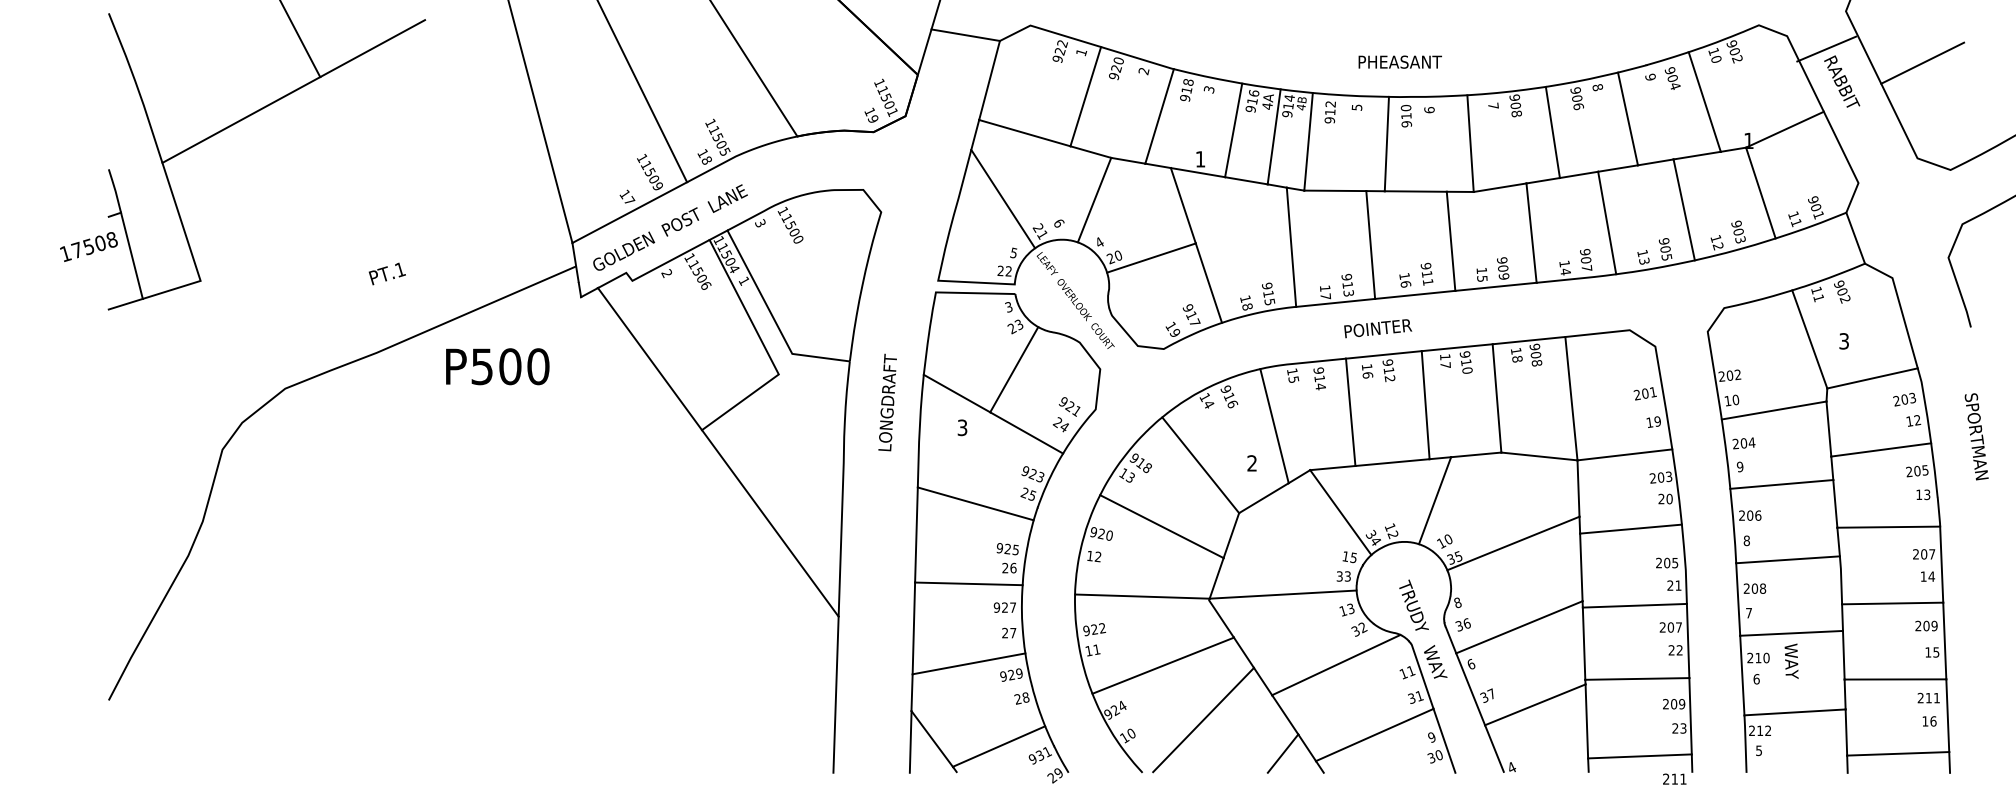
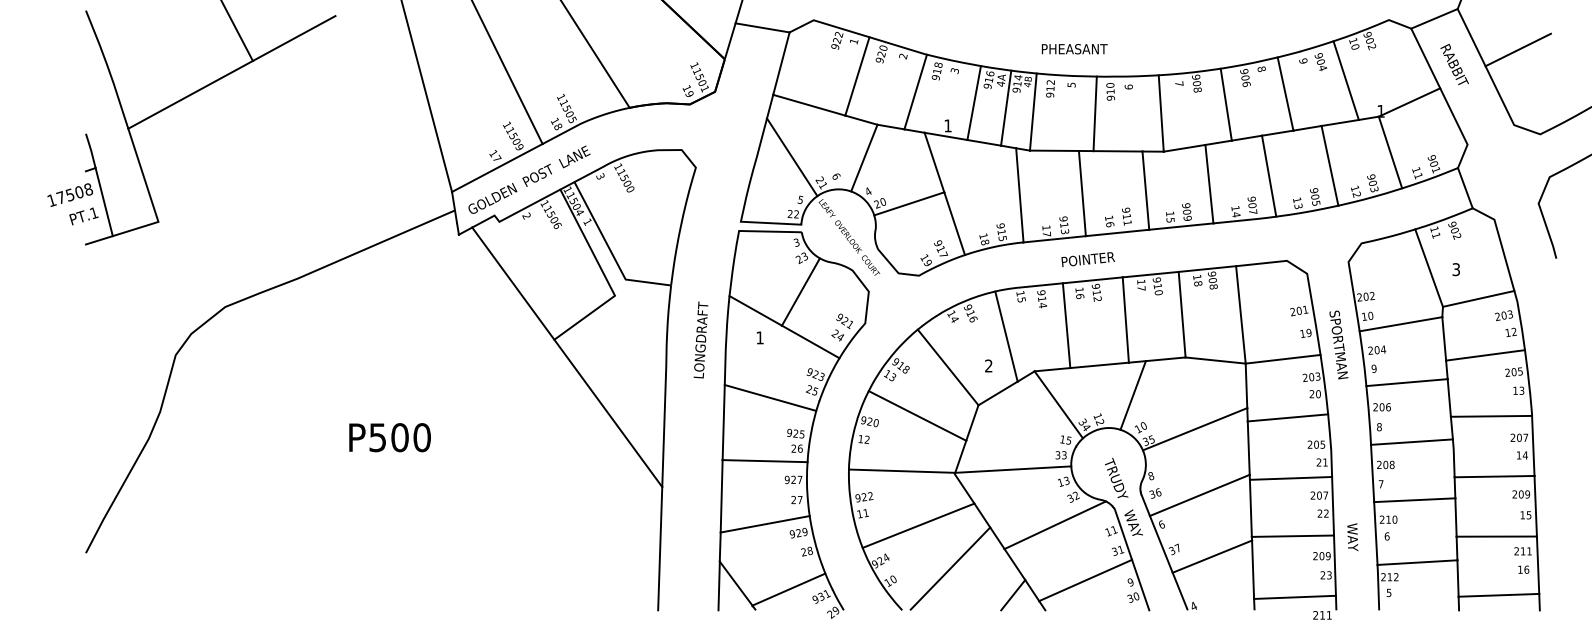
line: (1826, 48) -> (1434, 18), moved
text: (1399, 62) -> (1074, 49), moved
text: (386, 274) -> (83, 216), moved
text: (497, 366) -> (389, 437), moved
text: (887, 401) -> (700, 339), moved
text: (961, 427) -> (759, 337), 3 -> 1
text: (1976, 436) -> (1338, 344), moved
text: (1791, 661) -> (1352, 537), moved

